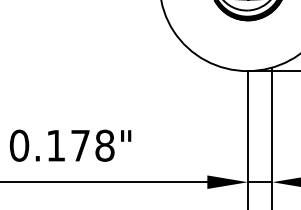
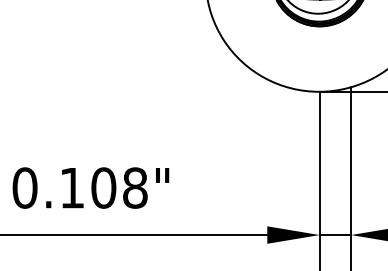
text: (80, 145) -> (103, 187), 0.178" -> 0.108"

